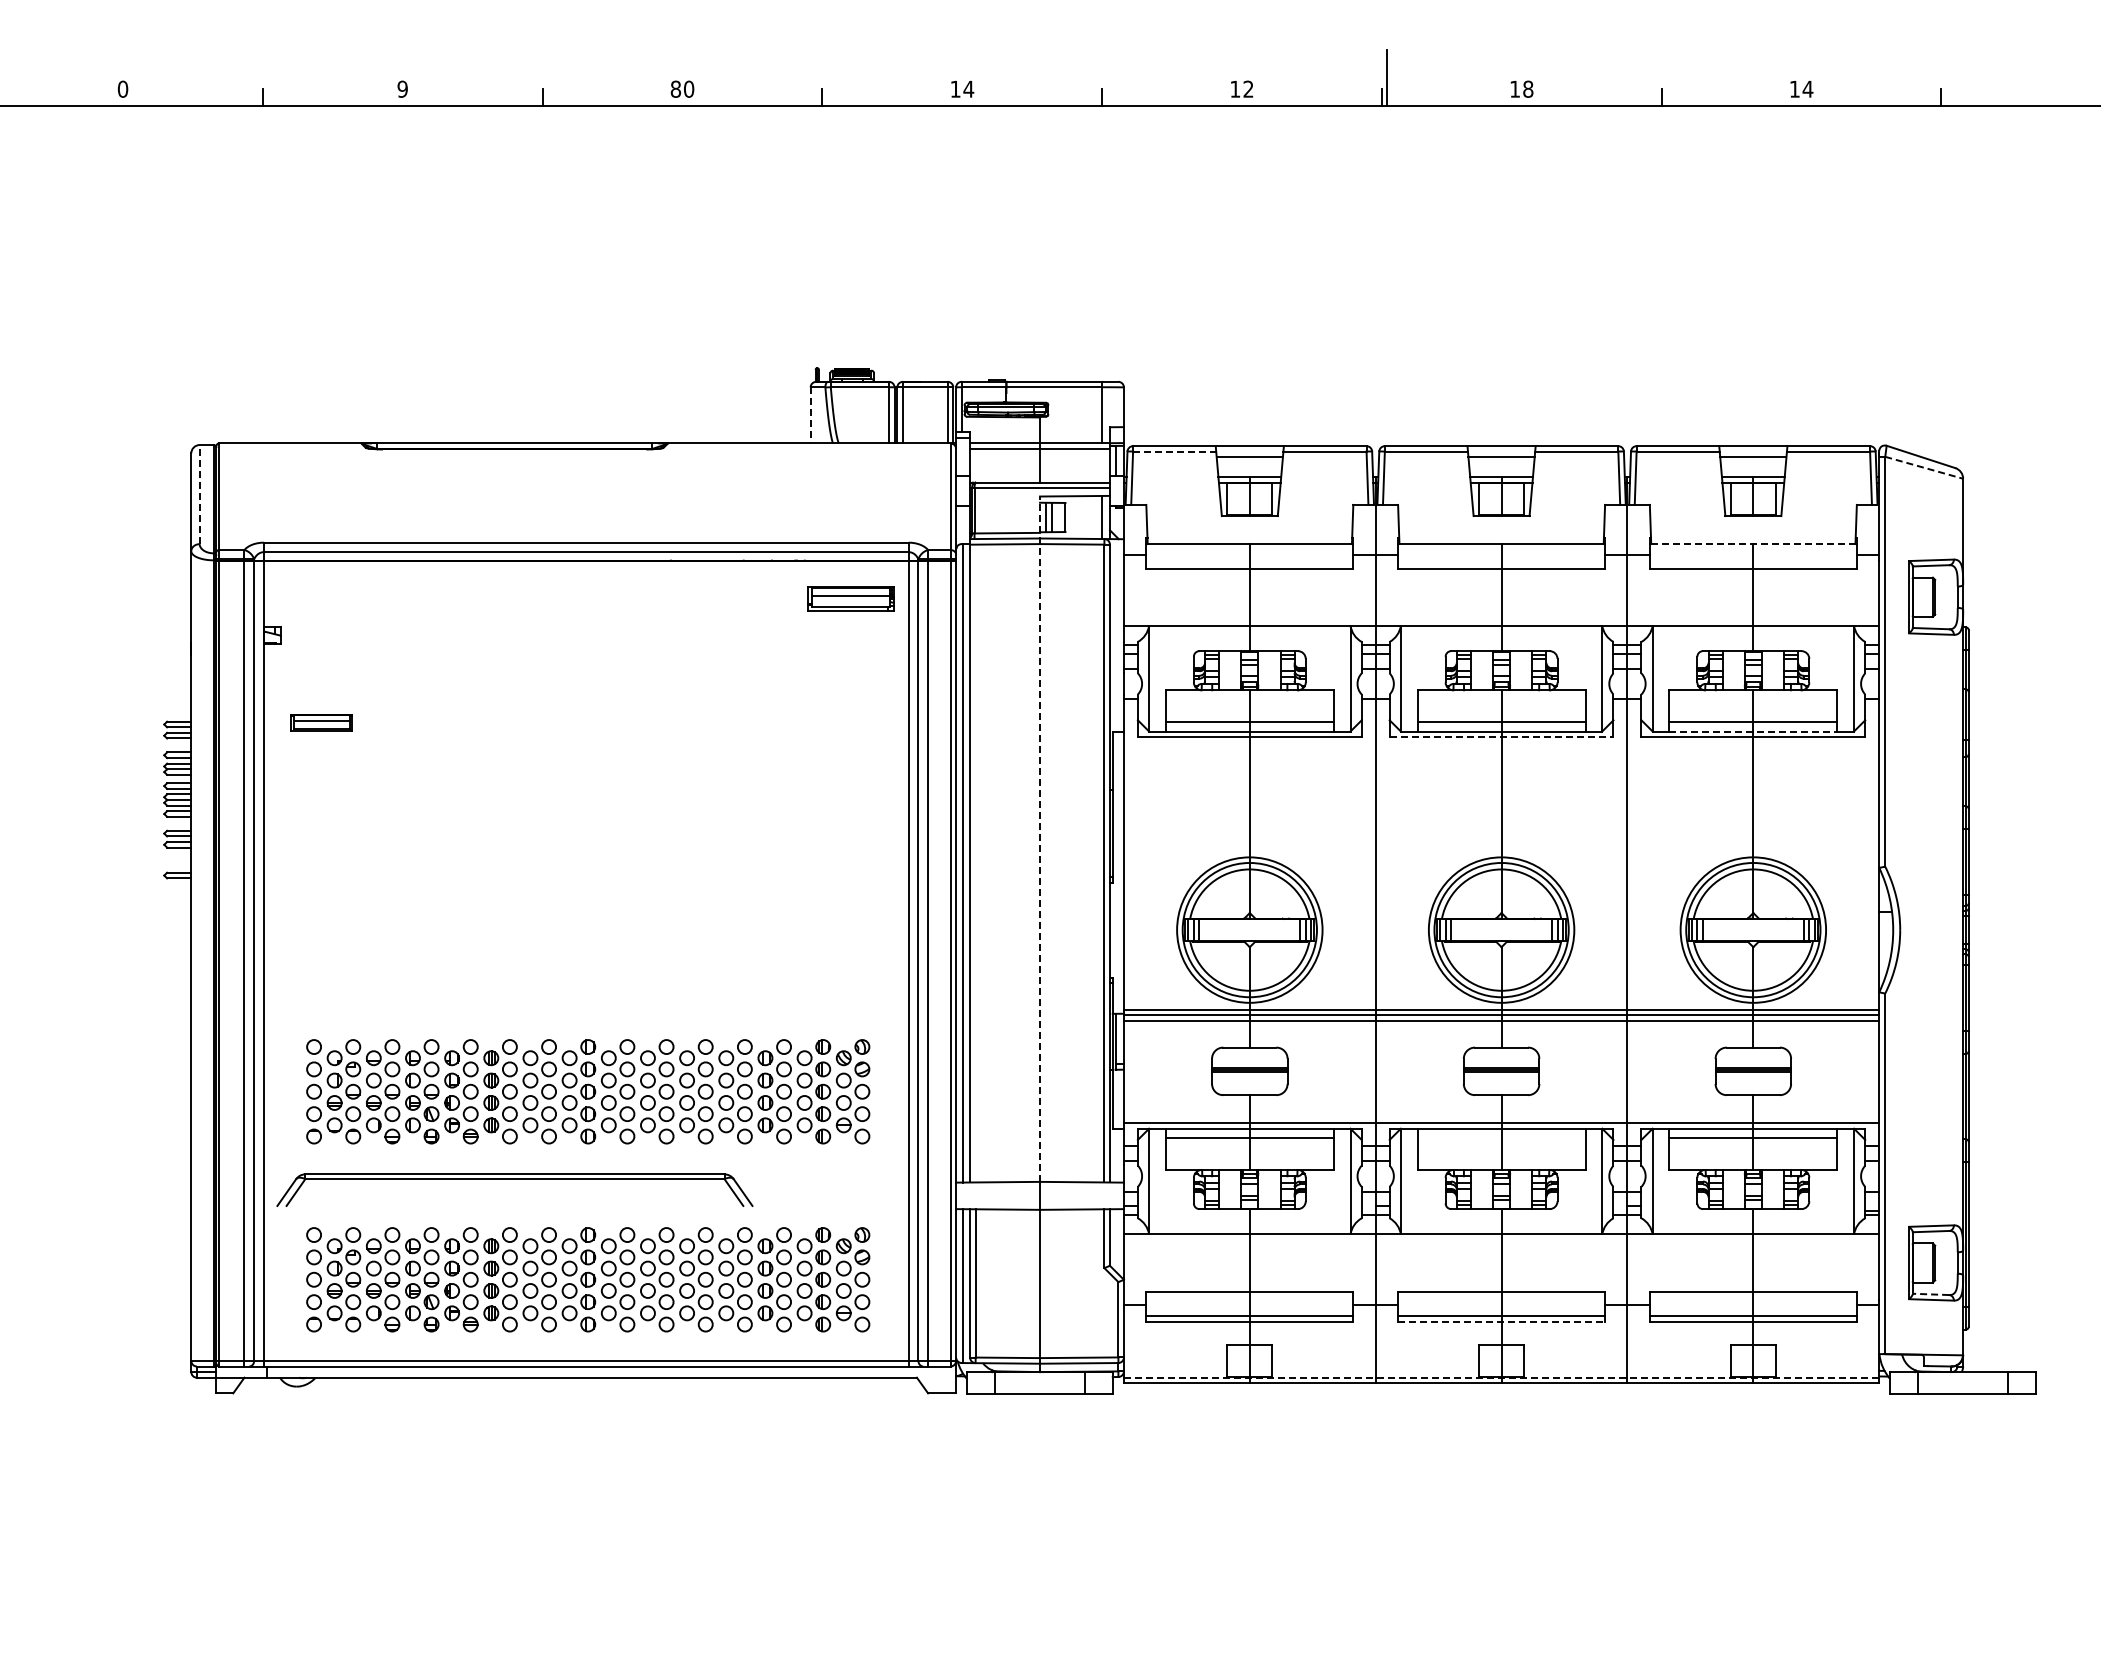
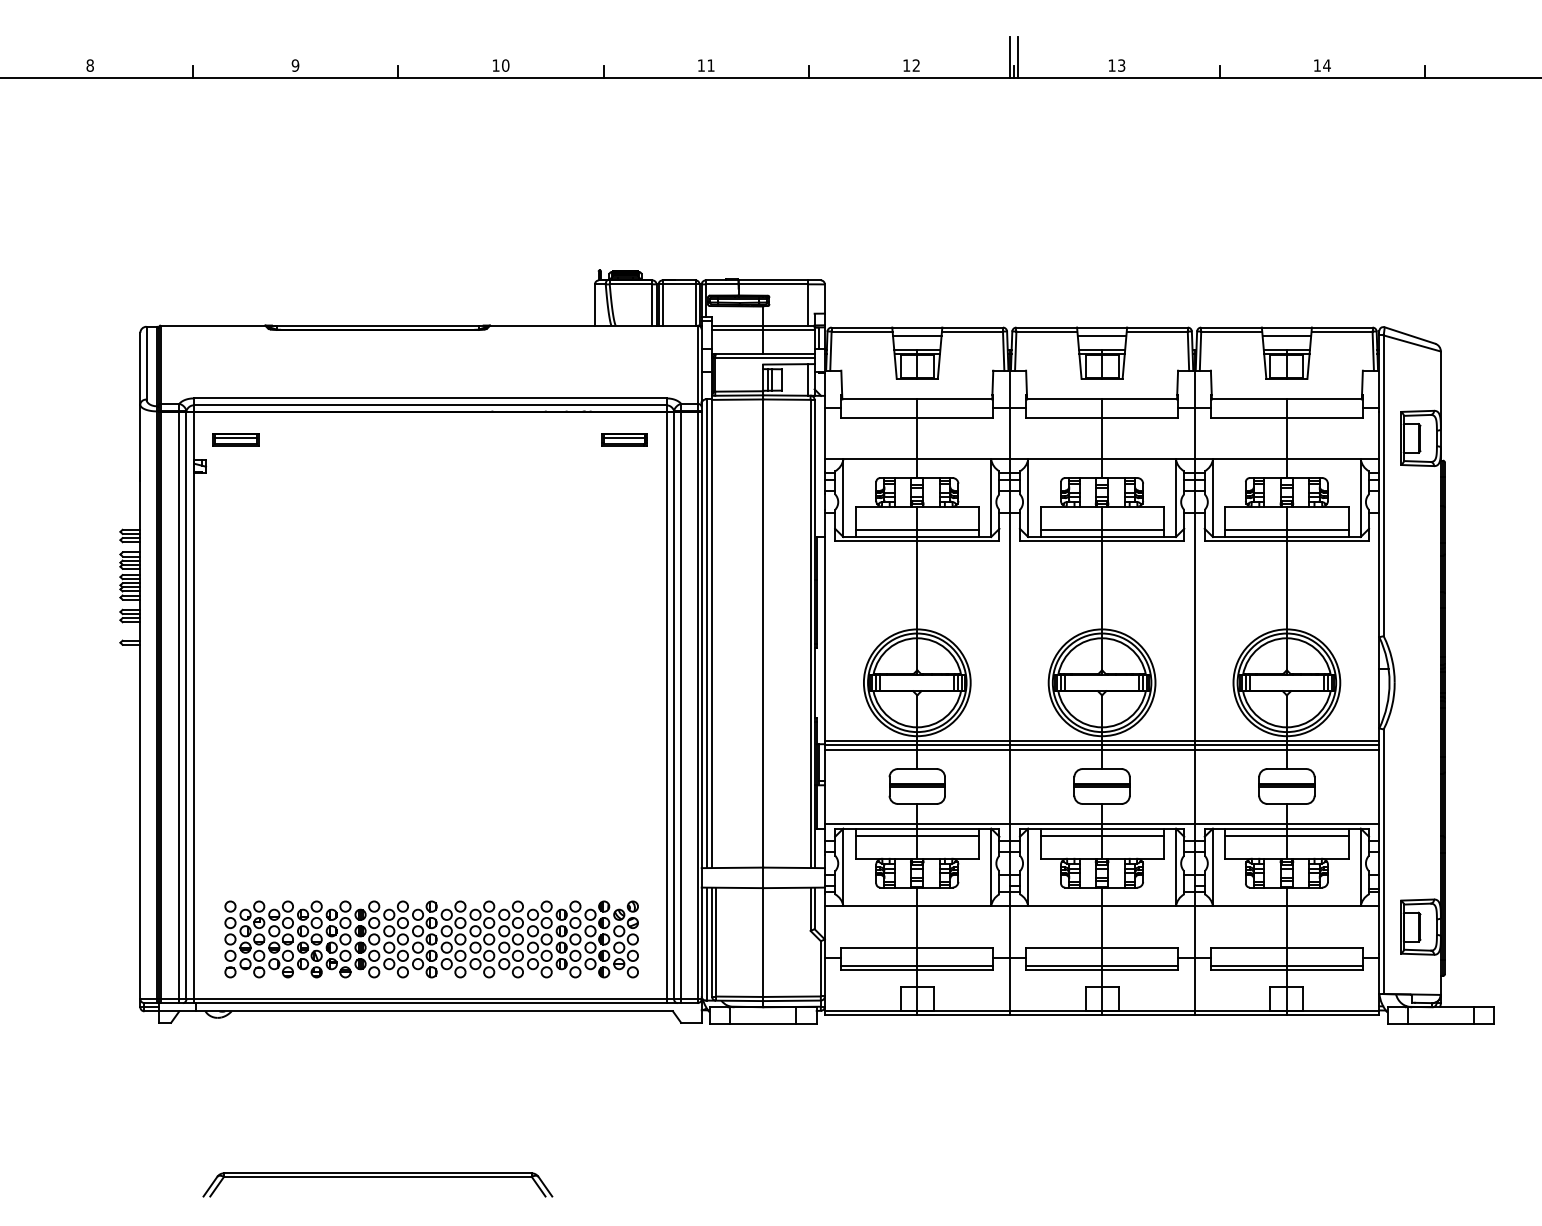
line: (1376, 78) -> (1010, 57), added
text: (675, 88) -> (495, 65), 80 -> 10
text: (968, 88) -> (710, 65), 14 -> 11
text: (1528, 88) -> (1121, 65), 18 -> 13
text: (122, 89) -> (89, 65), 0 -> 8
line: (810, 415) -> (594, 305), dashed -> solid
line: (1174, 451) -> (862, 331), dashed -> solid
line: (1924, 467) -> (1412, 343), dashed -> solid
line: (199, 494) -> (146, 363), dashed -> solid
line: (1752, 544) -> (1286, 399), dashed -> solid
part: (850, 598) -> (624, 439), size x0.71
part: (321, 722) -> (235, 439), moved
line: (1753, 731) -> (1287, 537), dashed -> solid
line: (1501, 737) -> (1102, 541), dashed -> solid
line: (1040, 839) -> (763, 616), dashed -> solid
part: (588, 1091) -> (431, 801), removed
line: (1501, 1138) -> (1102, 835), added
part: (514, 1179) -> (377, 1177), moved
line: (1930, 1294) -> (1416, 950), dashed -> solid
line: (1501, 1321) -> (1102, 970), dashed -> solid
line: (1501, 1377) -> (1102, 1011), dashed -> solid

